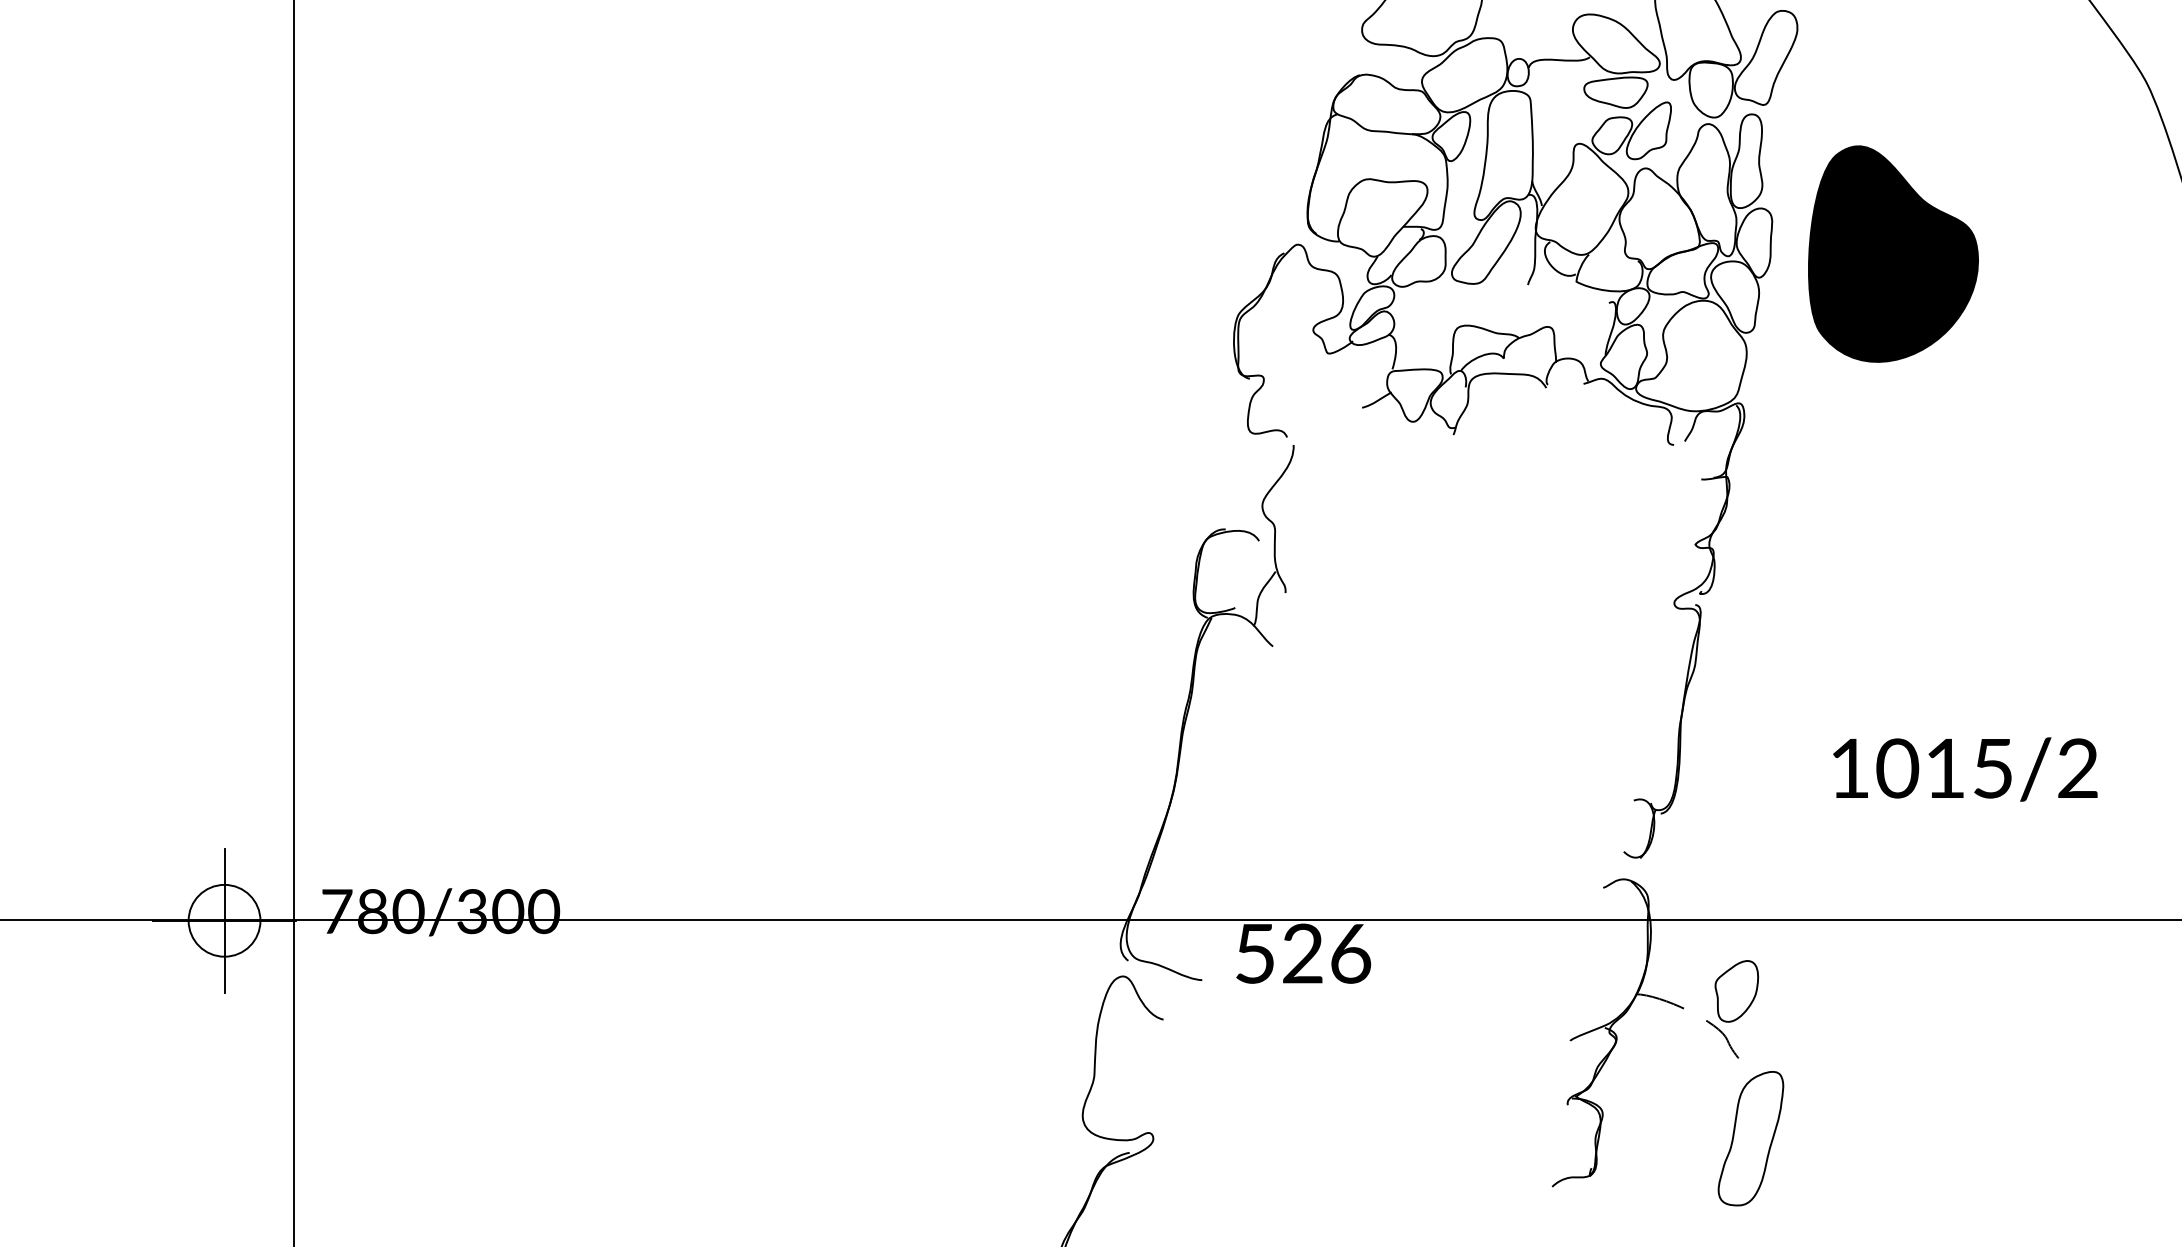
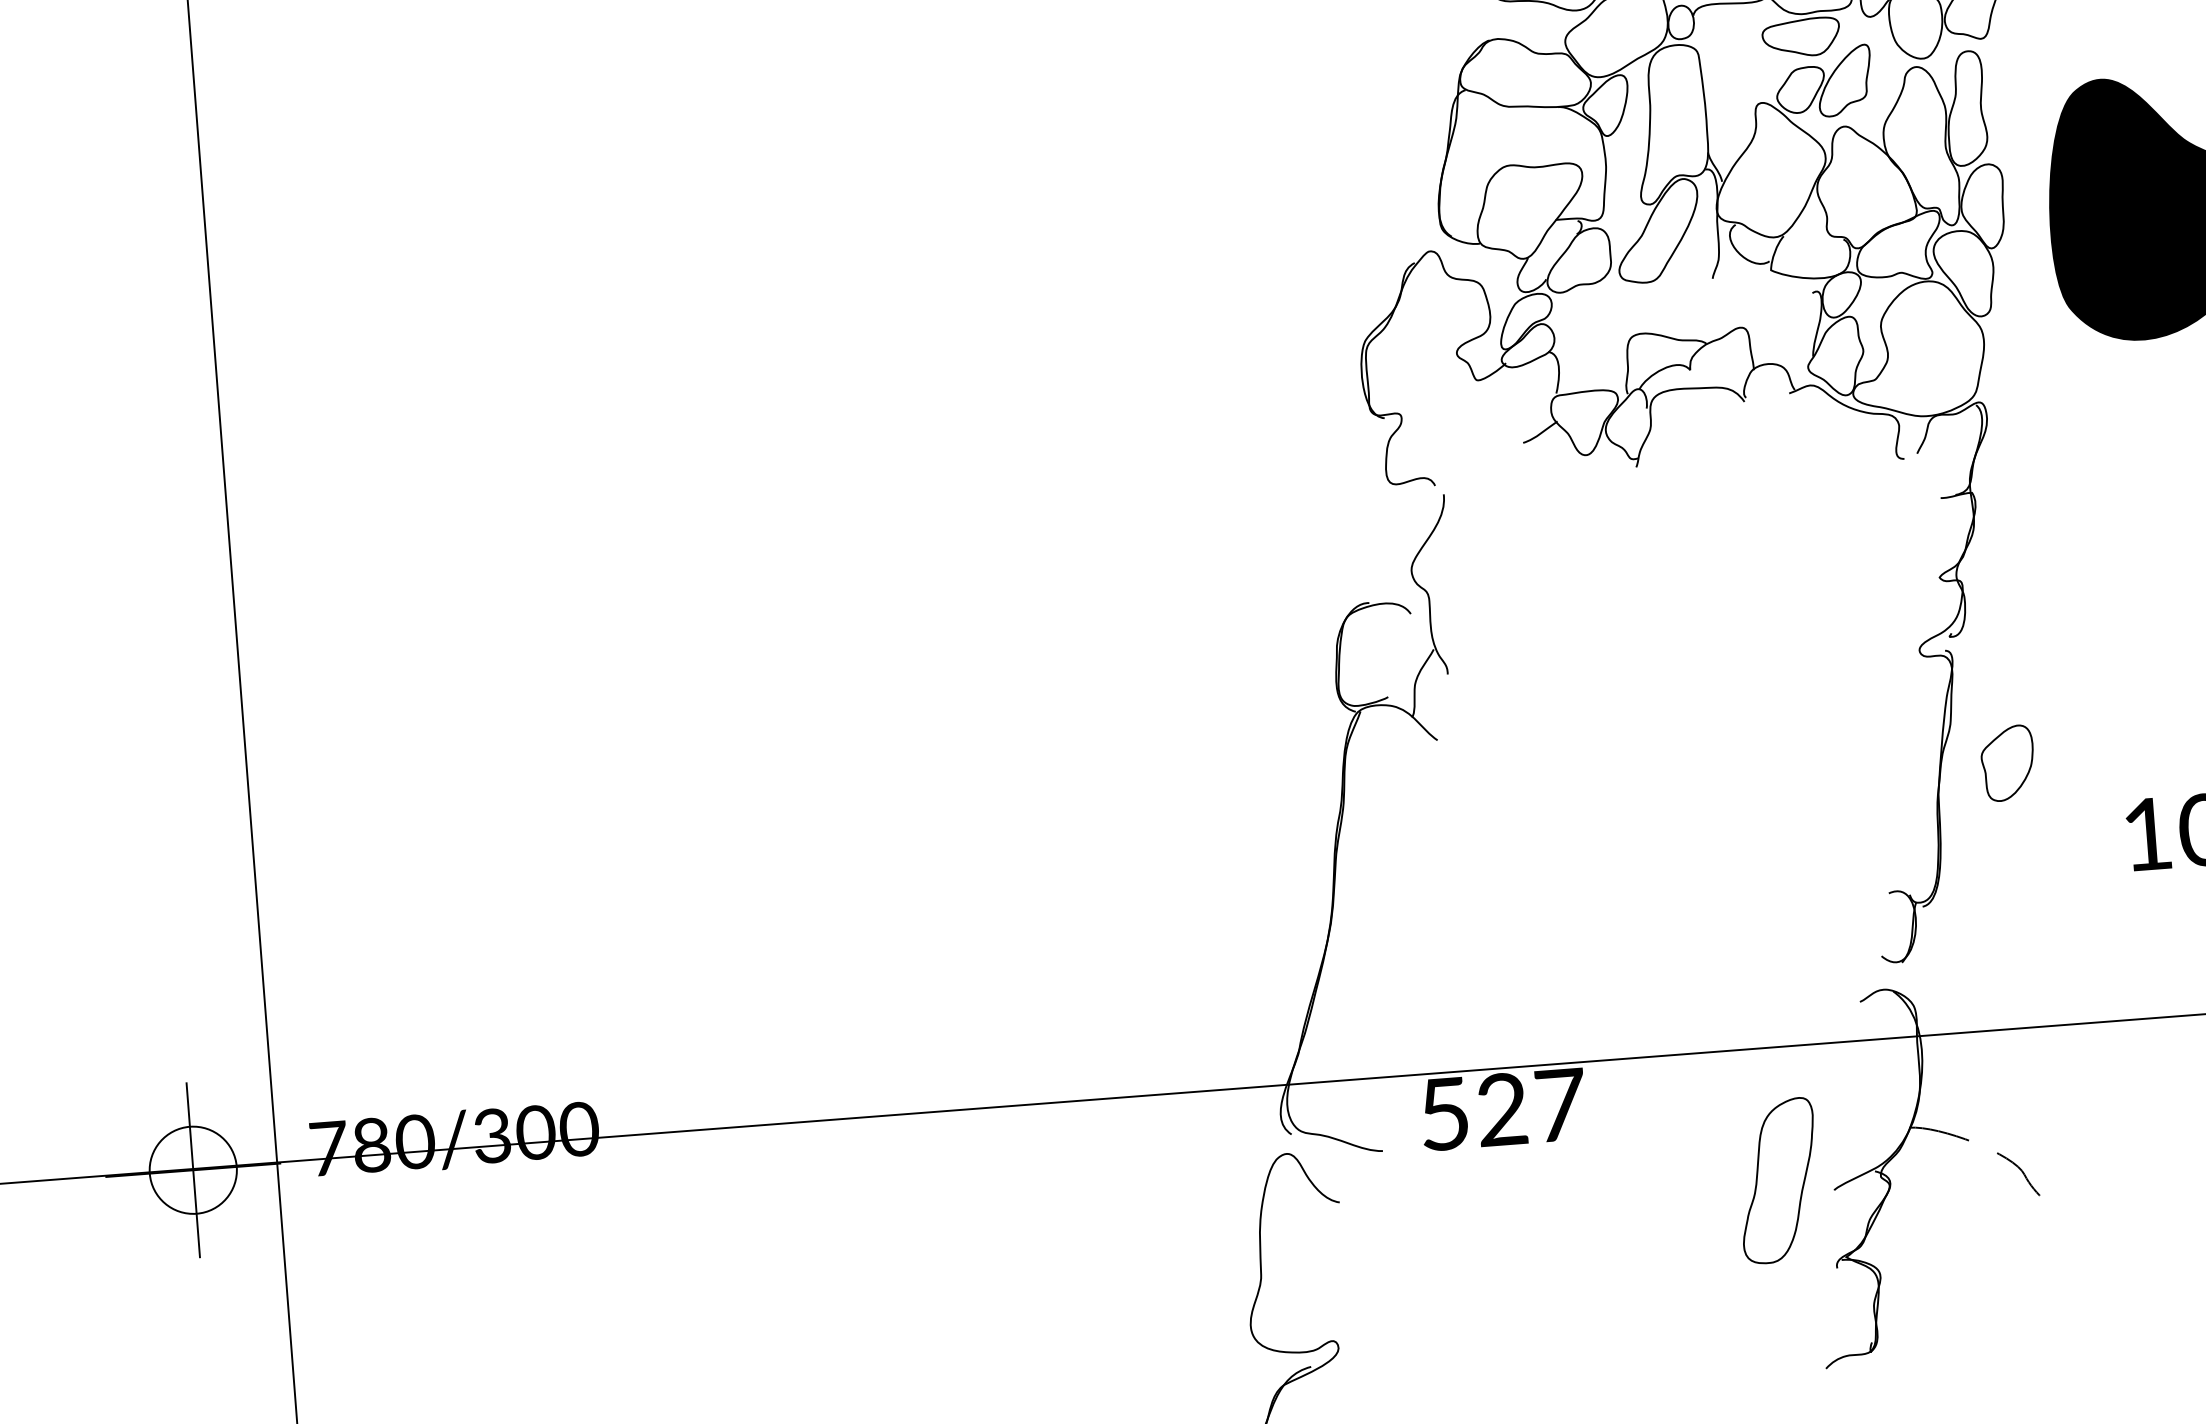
text: (1351, 953) -> (1561, 1104), 526 -> 527
part: (1736, 991) -> (2007, 763), moved
part: (1750, 1138) -> (1777, 1180), moved

